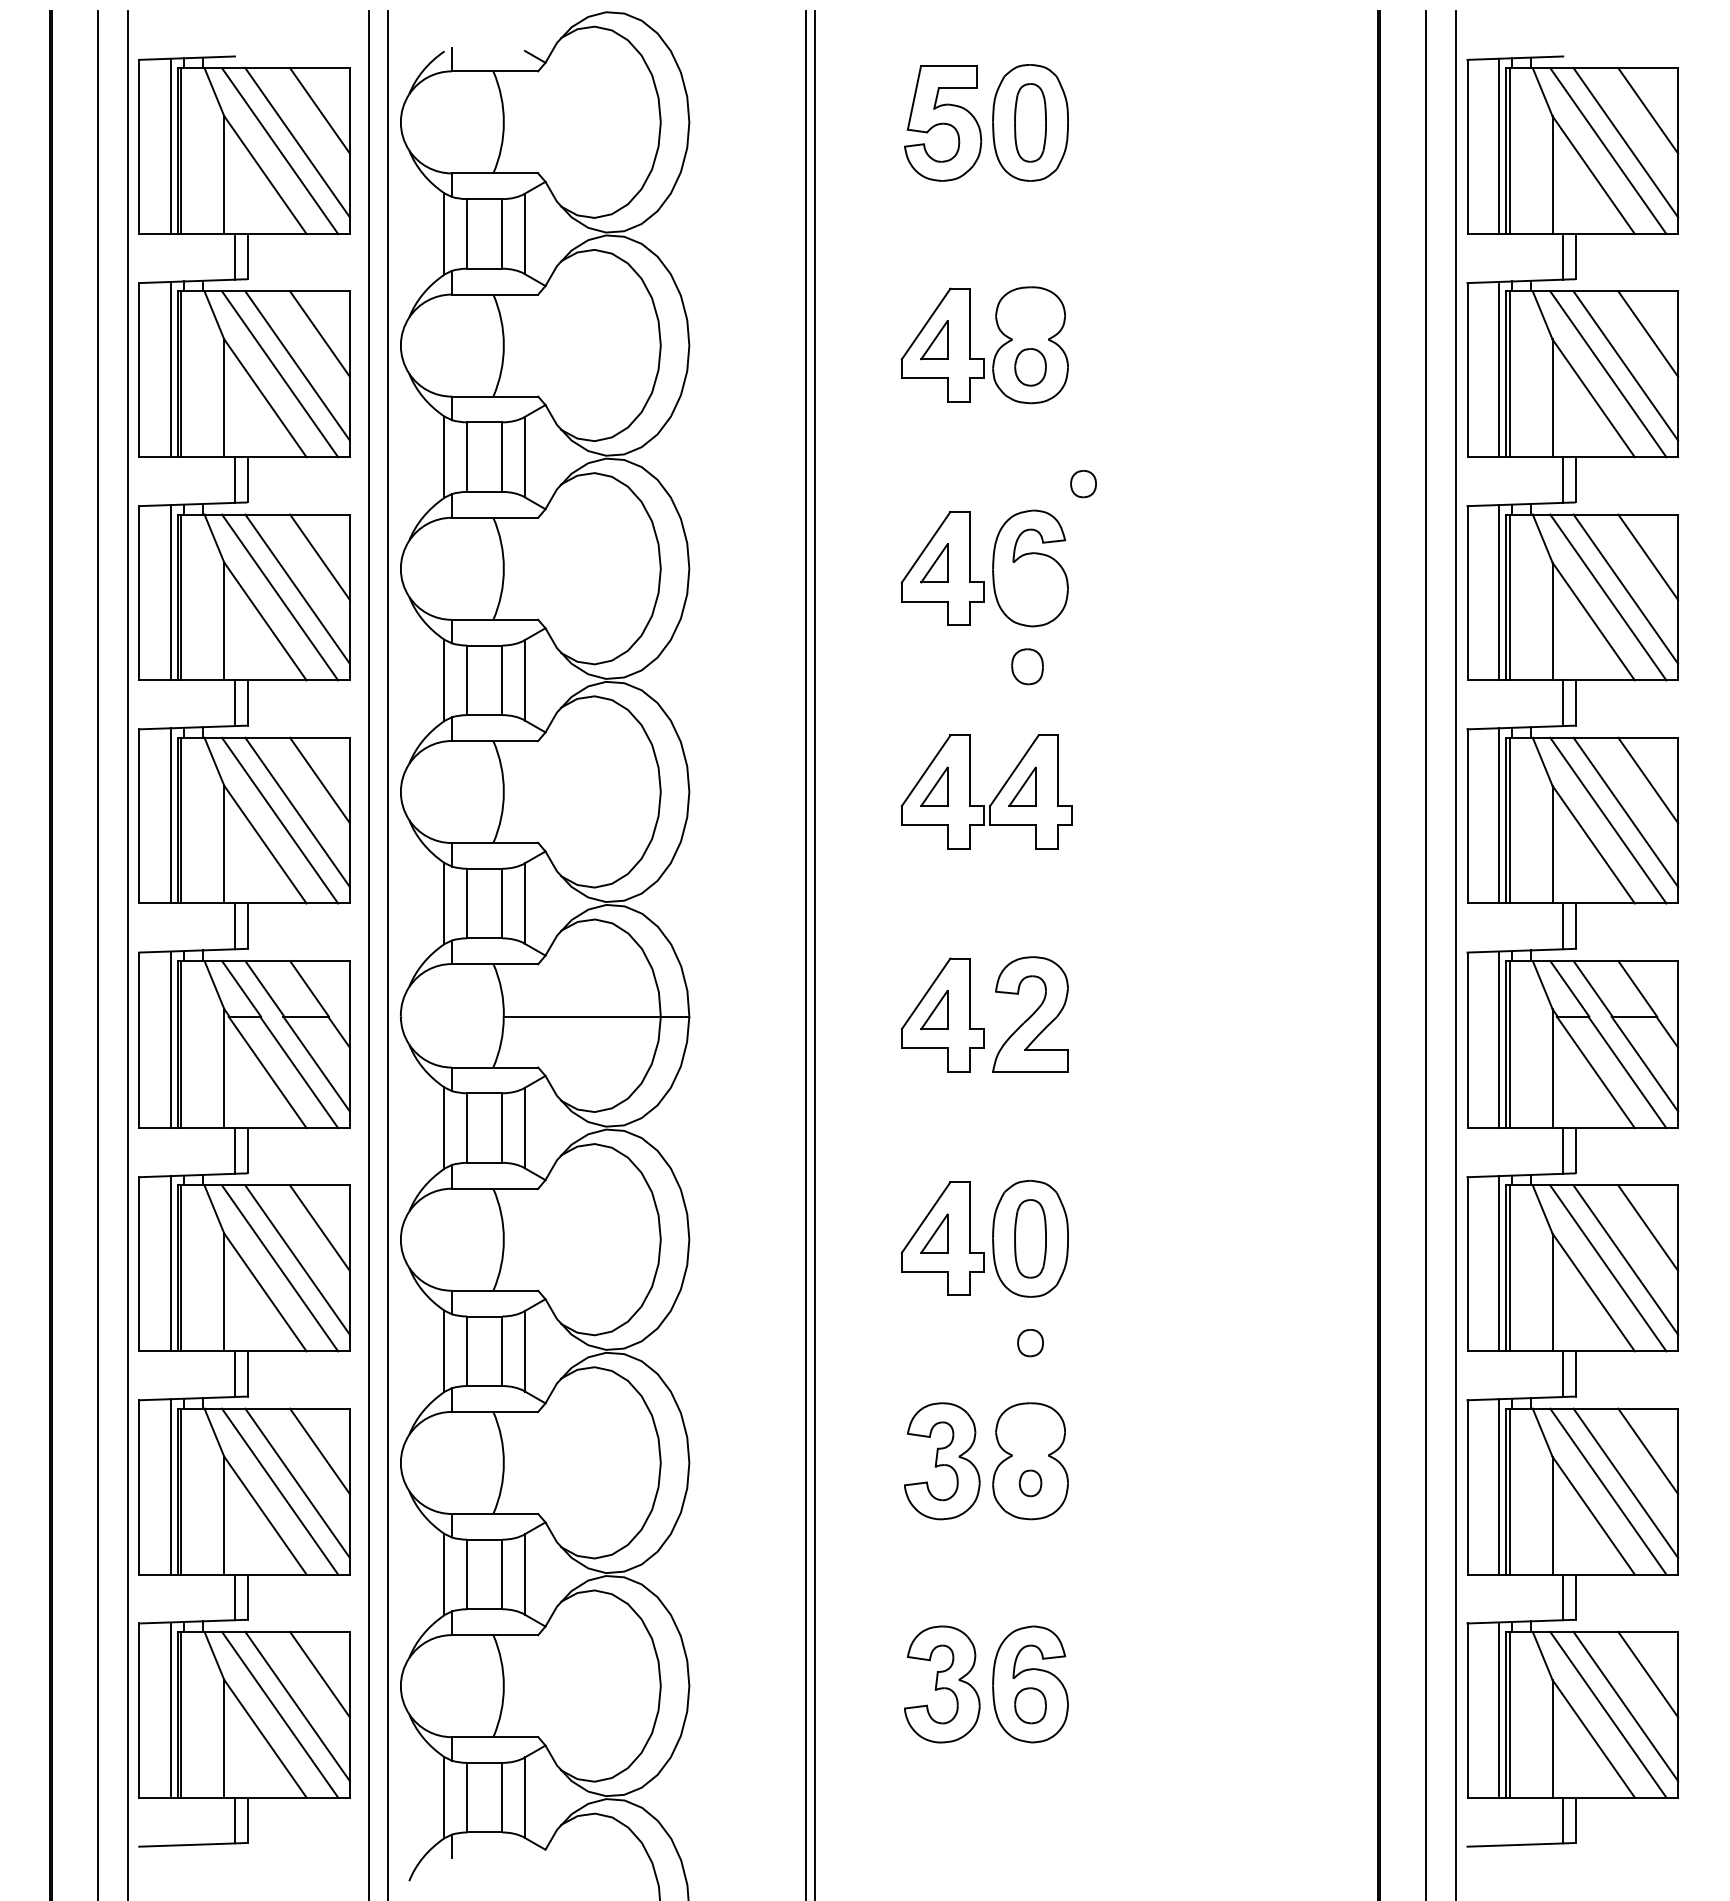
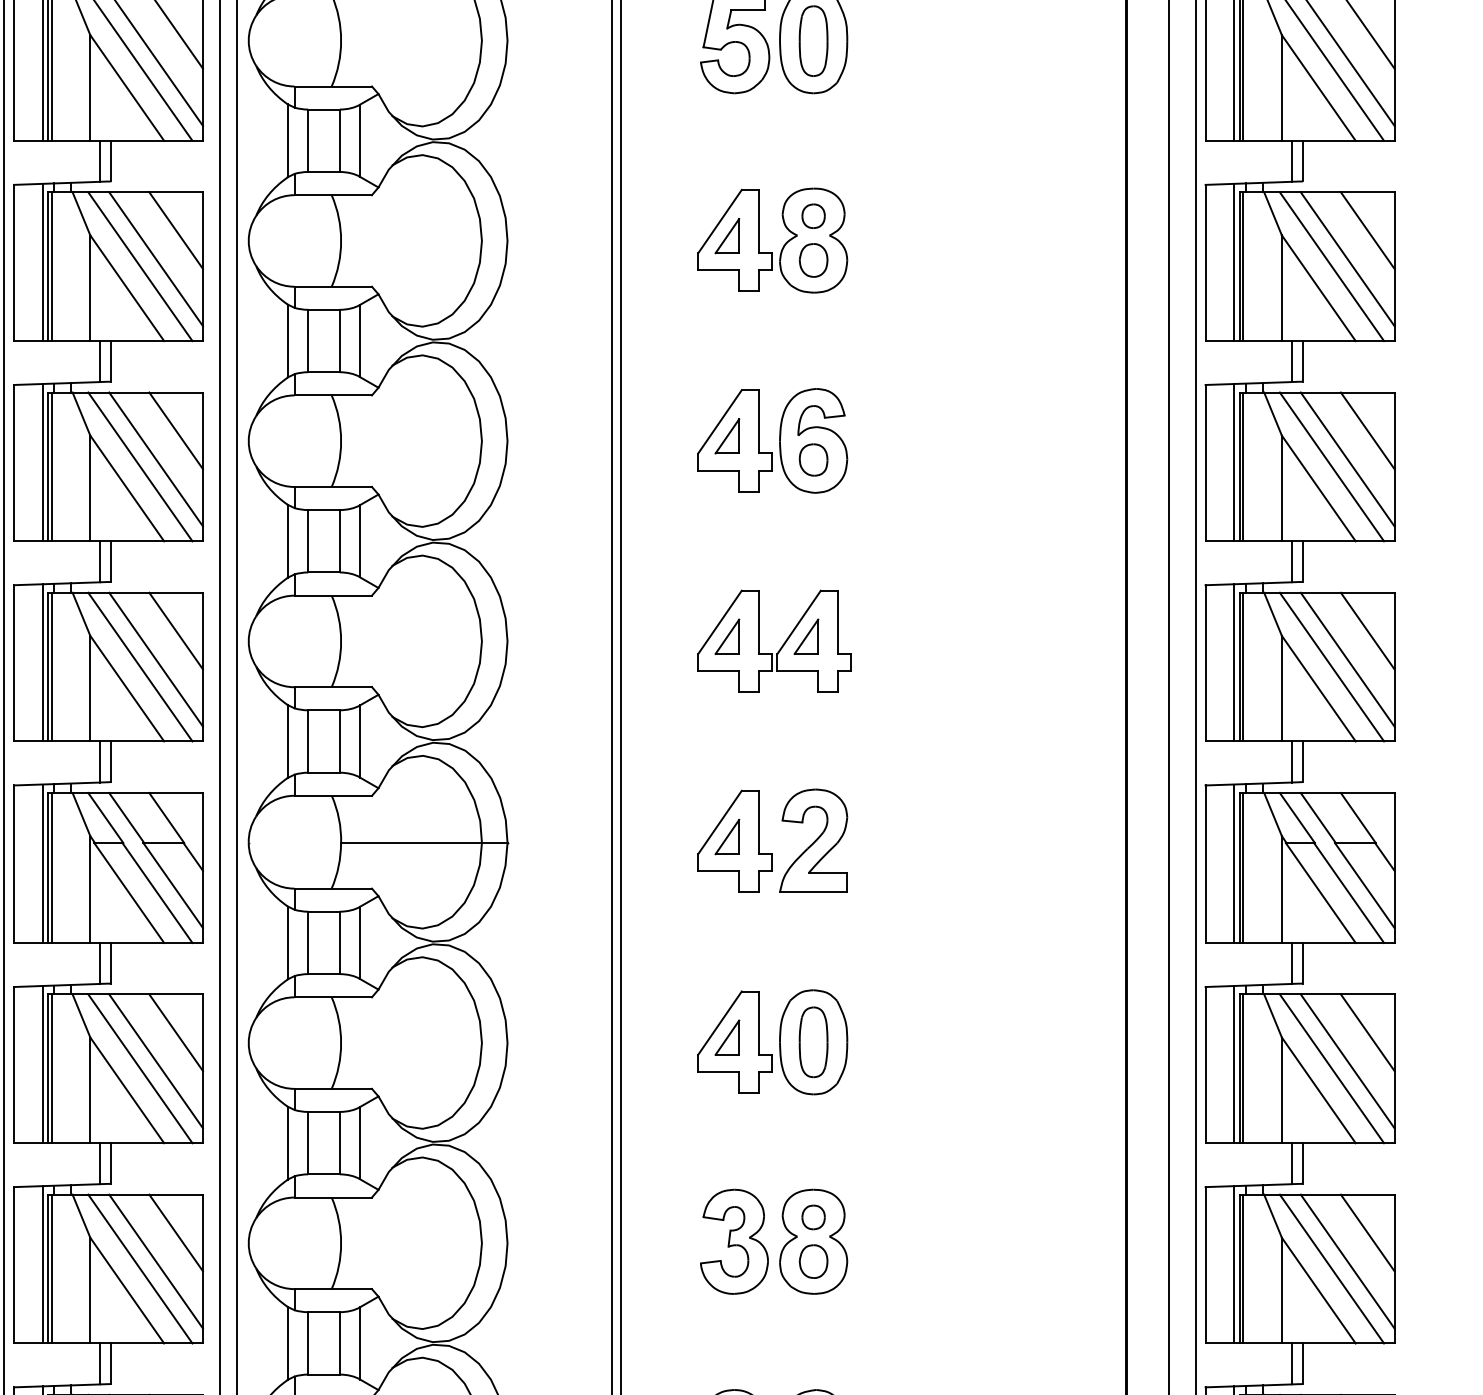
part: (1083, 484) -> (813, 216), moved
part: (1027, 666) -> (813, 459), moved
part: (1030, 1343) -> (813, 1217), moved
part: (1030, 1483) -> (813, 1261), size x1.43

